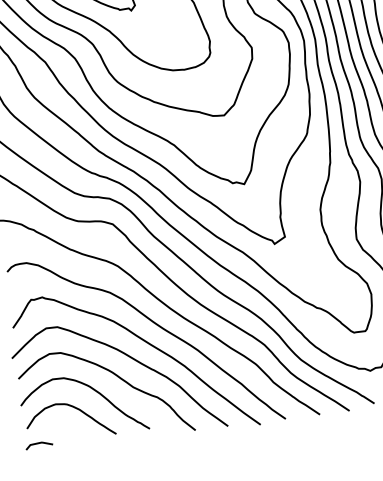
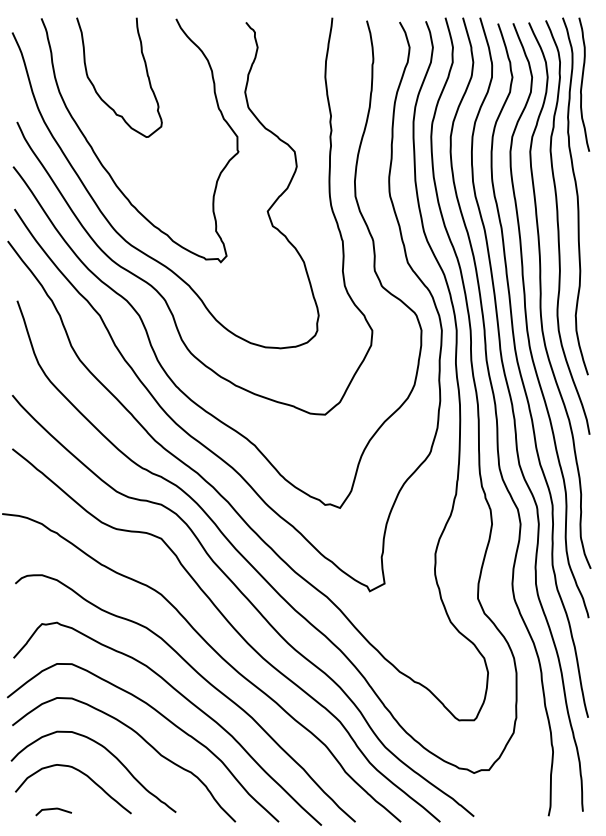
line: (38, 443) -> (53, 809), moved

